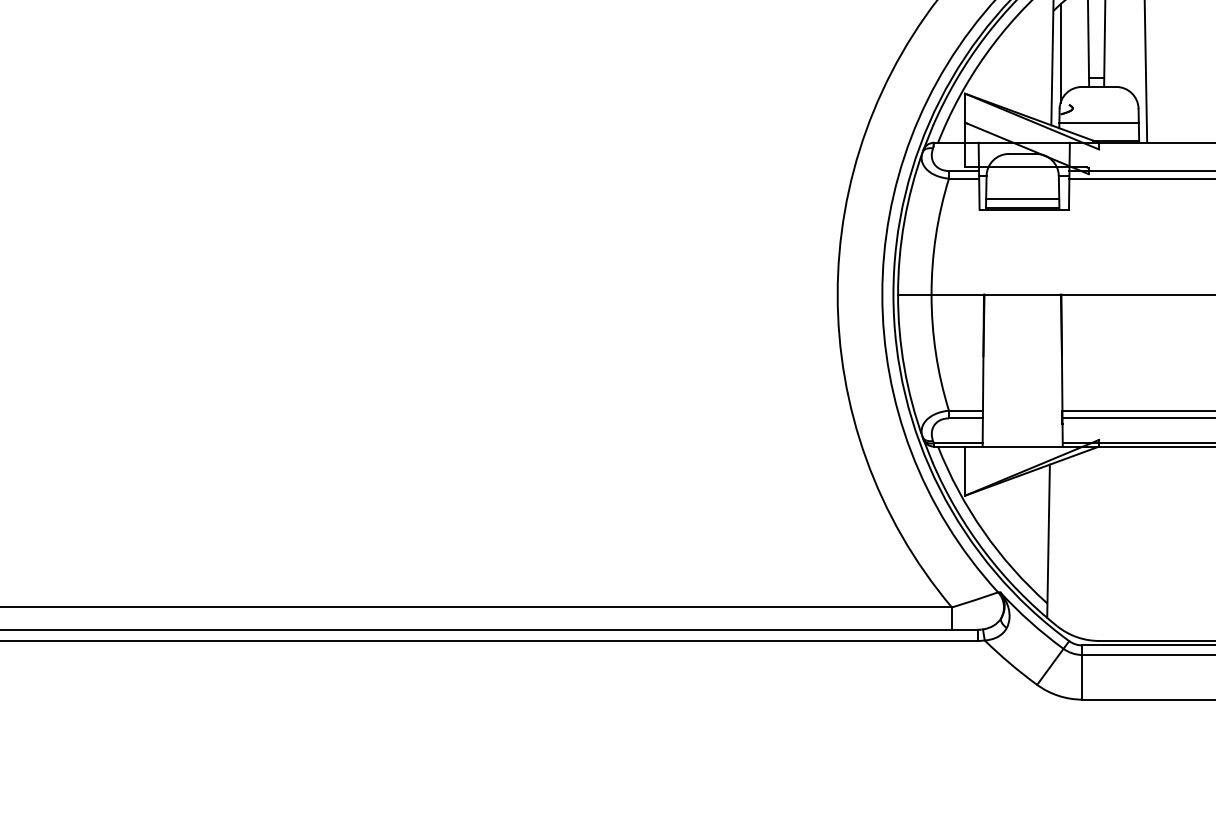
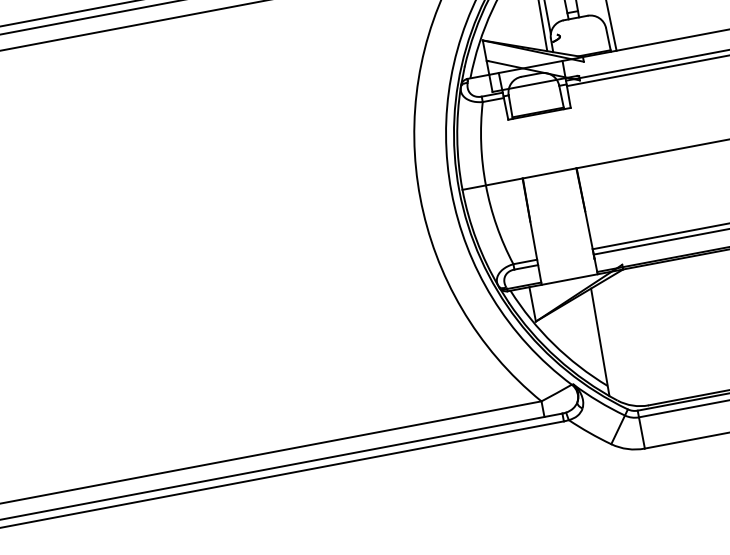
line: (1098, 122) -> (579, 43), removed
line: (1022, 198) -> (536, 106), removed

